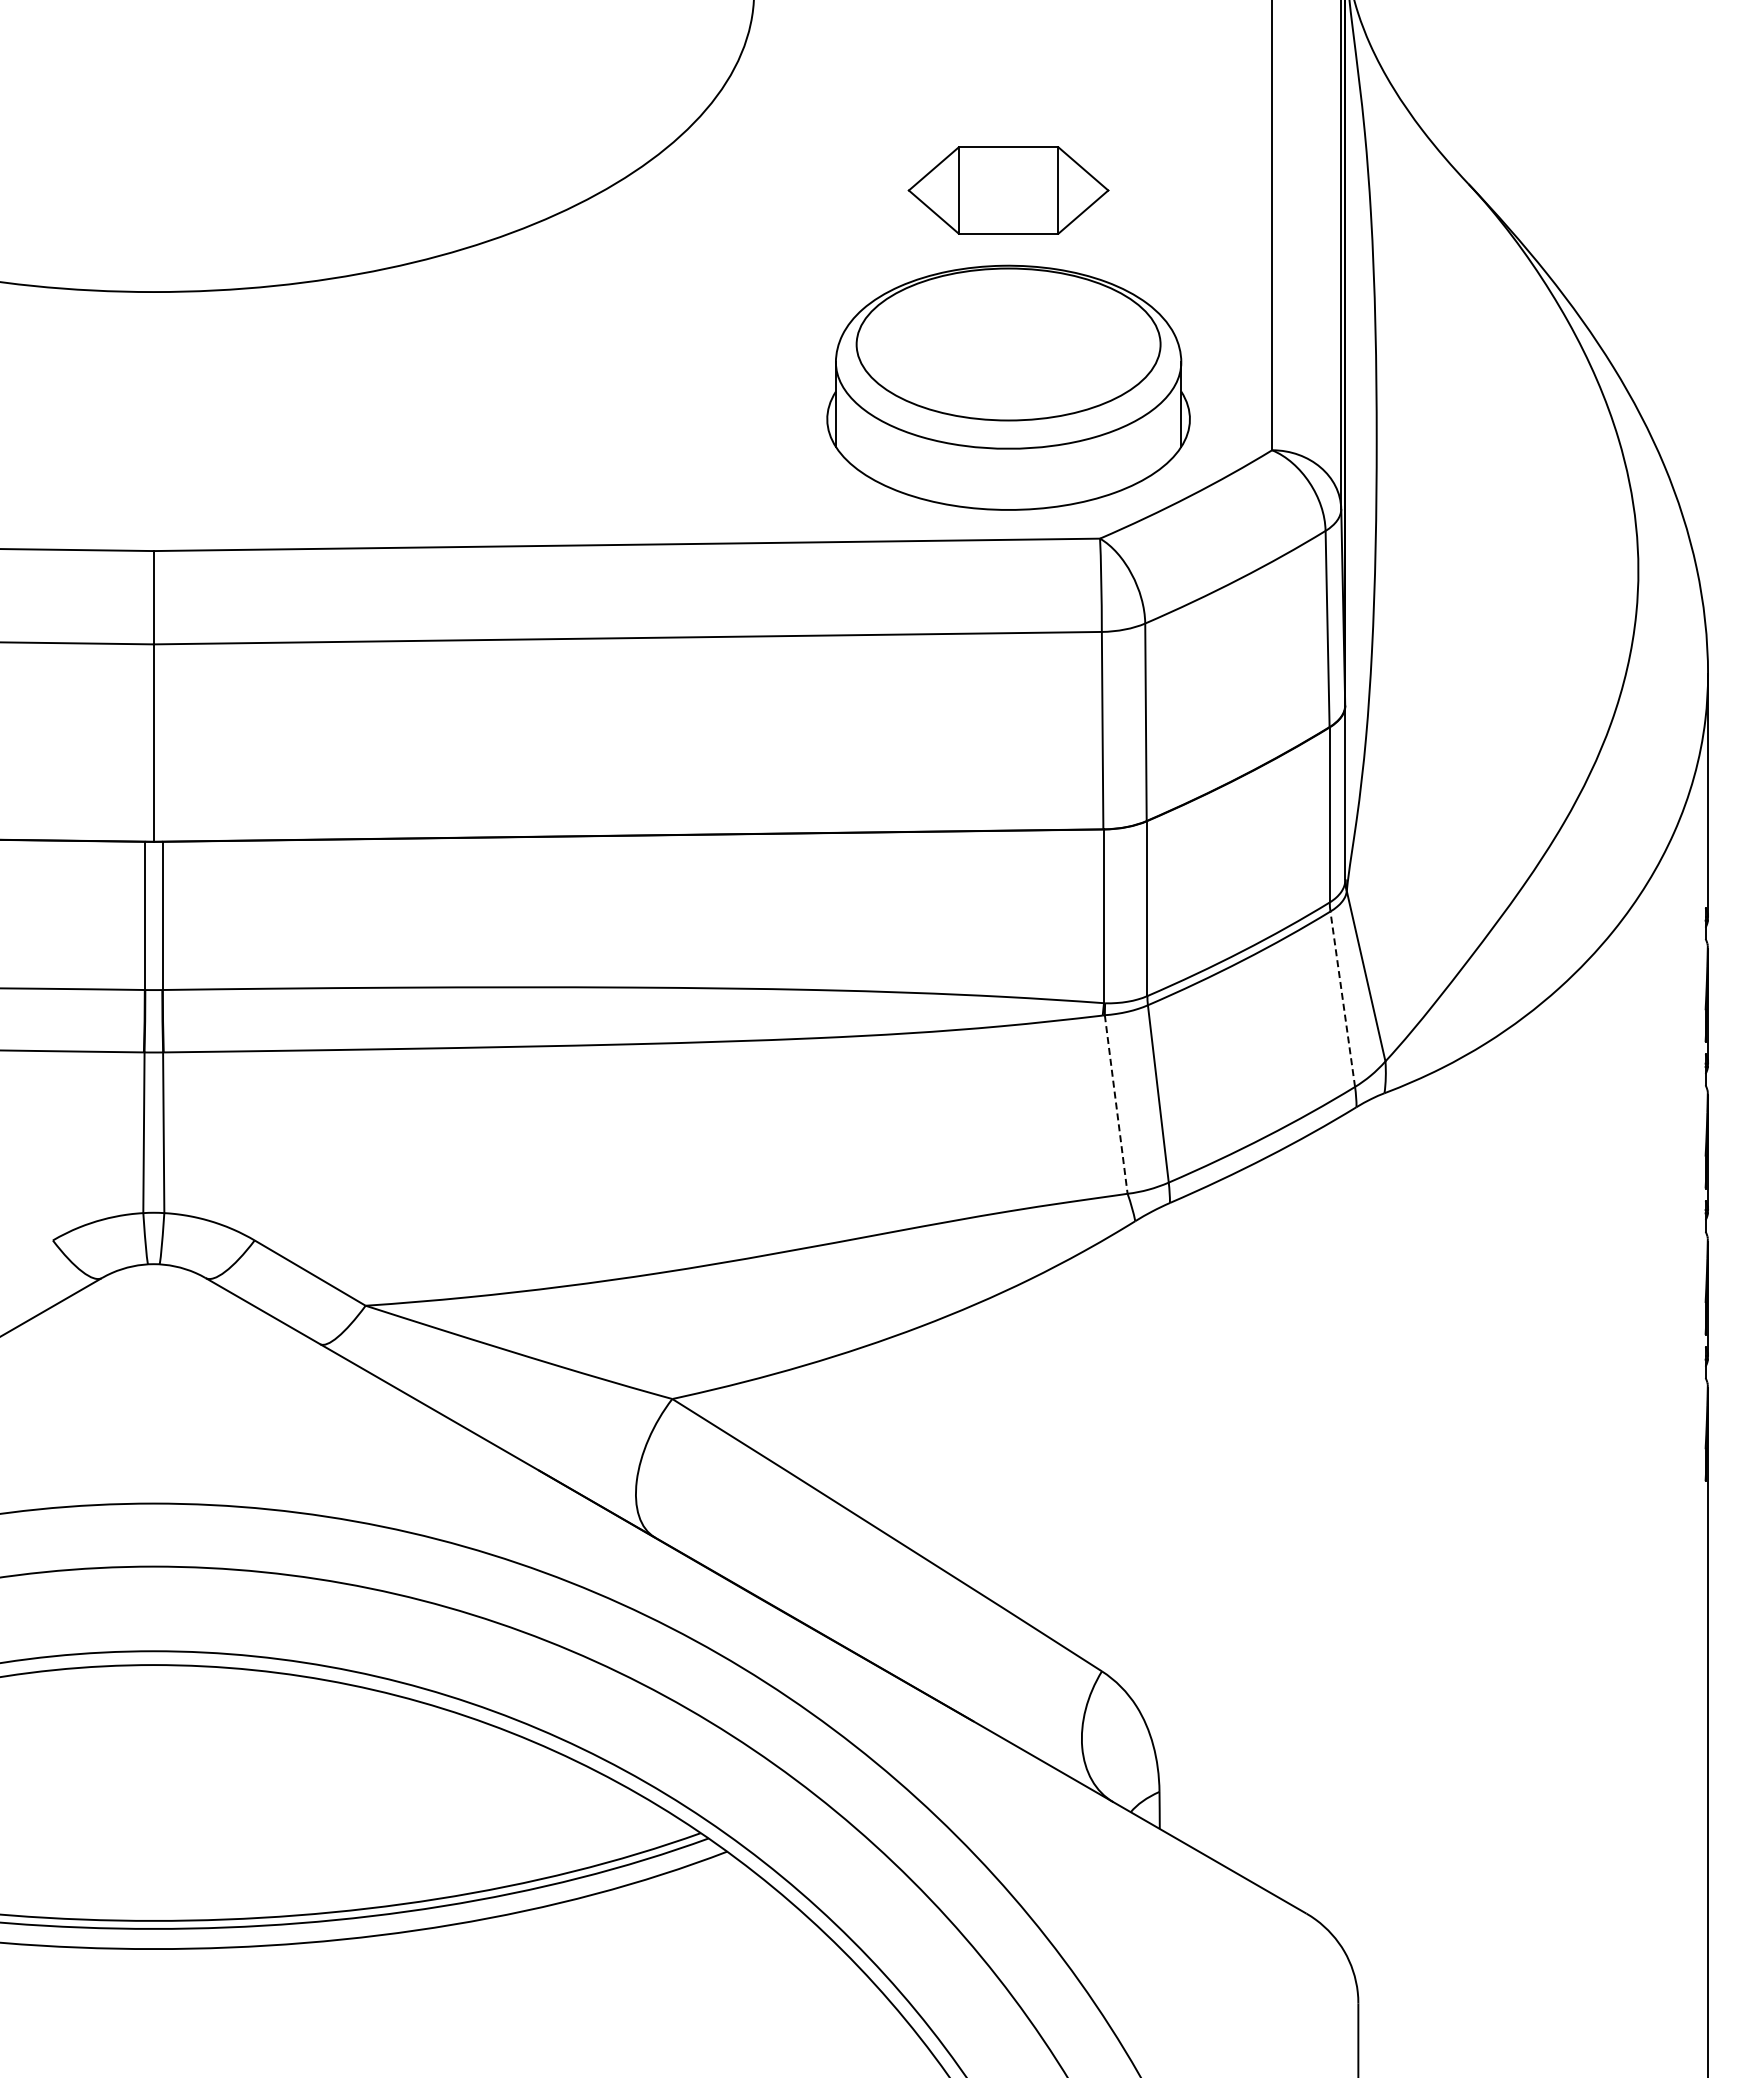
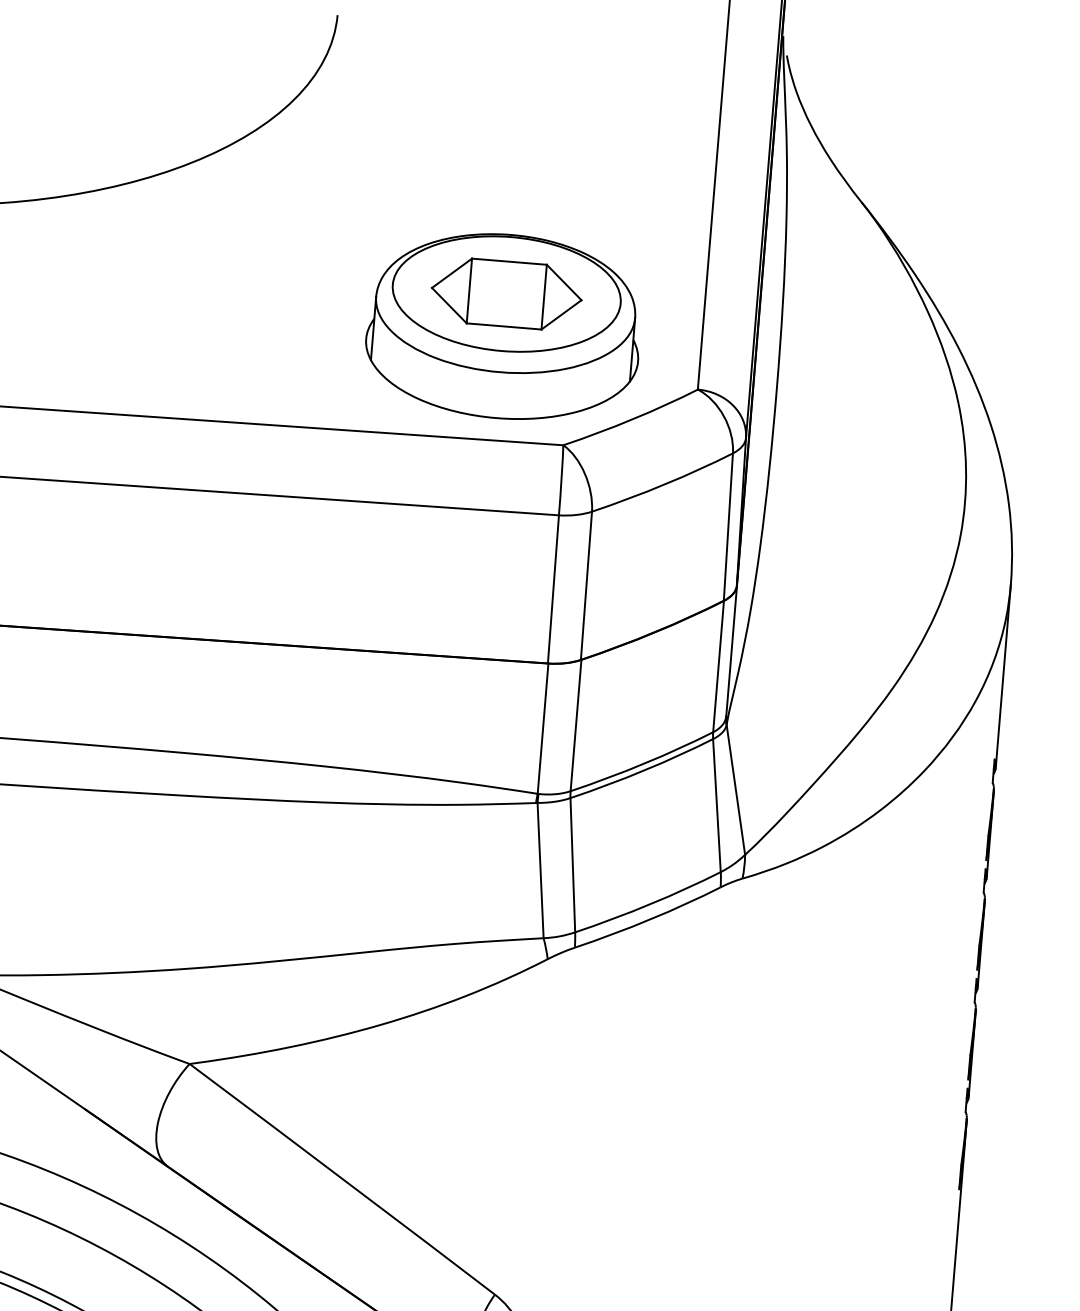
part: (1008, 190) -> (506, 294), moved
line: (1342, 999) -> (716, 805), dashed -> solid
line: (1116, 1105) -> (540, 871), dashed -> solid

